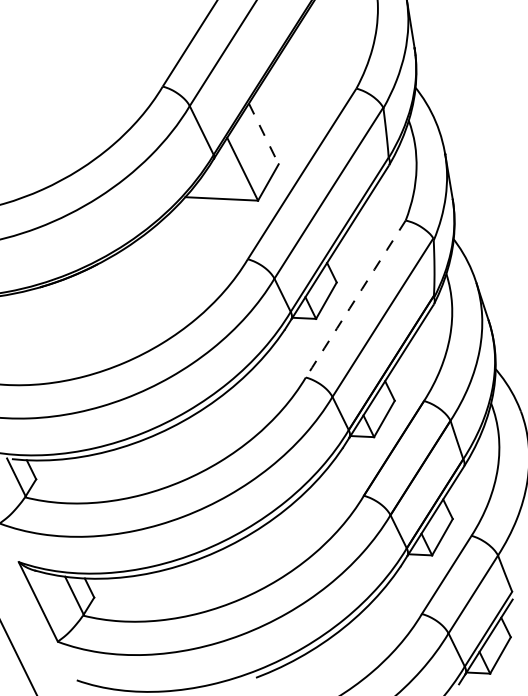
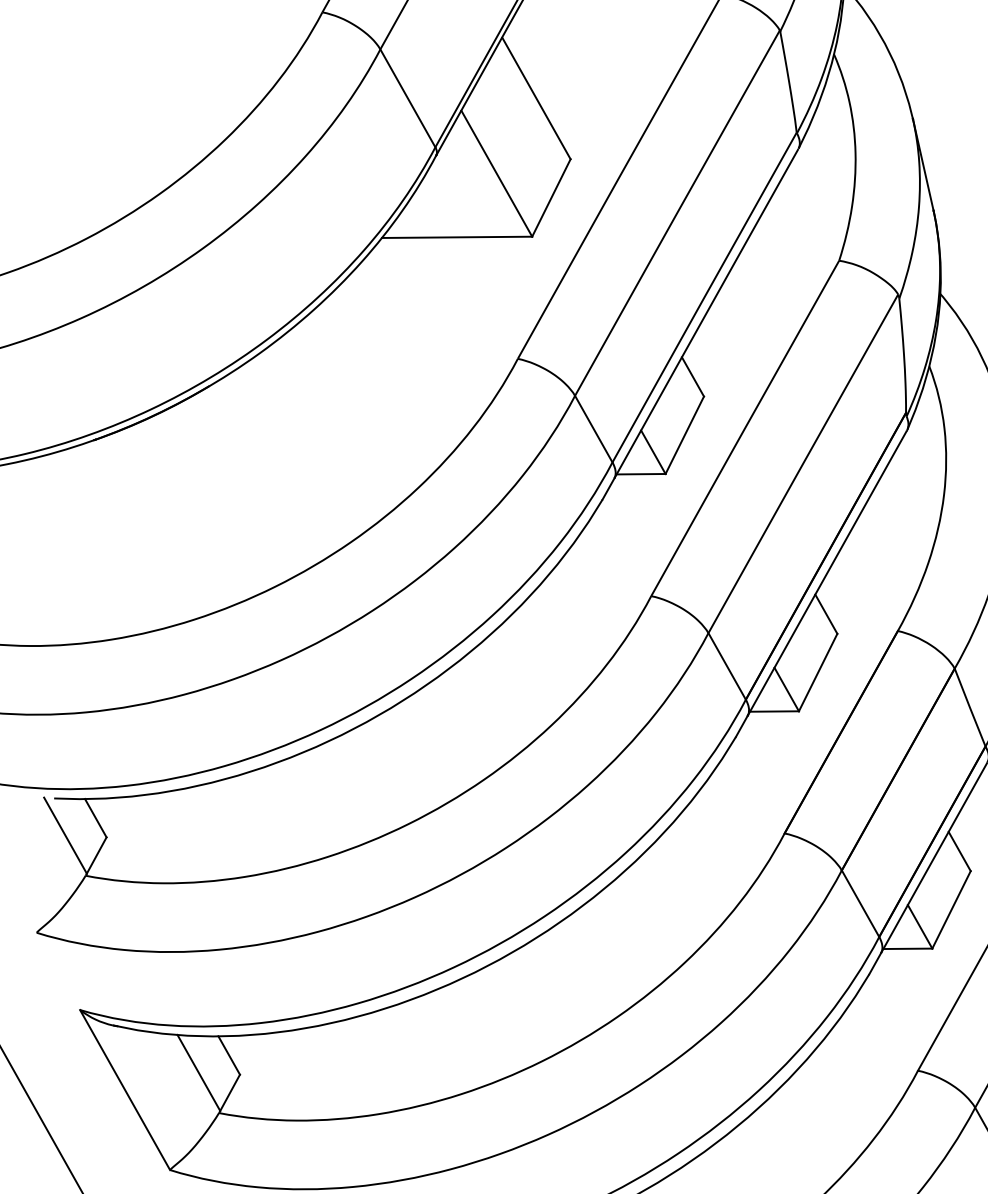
line: (263, 133) -> (535, 97), dashed -> solid
arc: (355, 299) -> (744, 429), dashed -> solid

